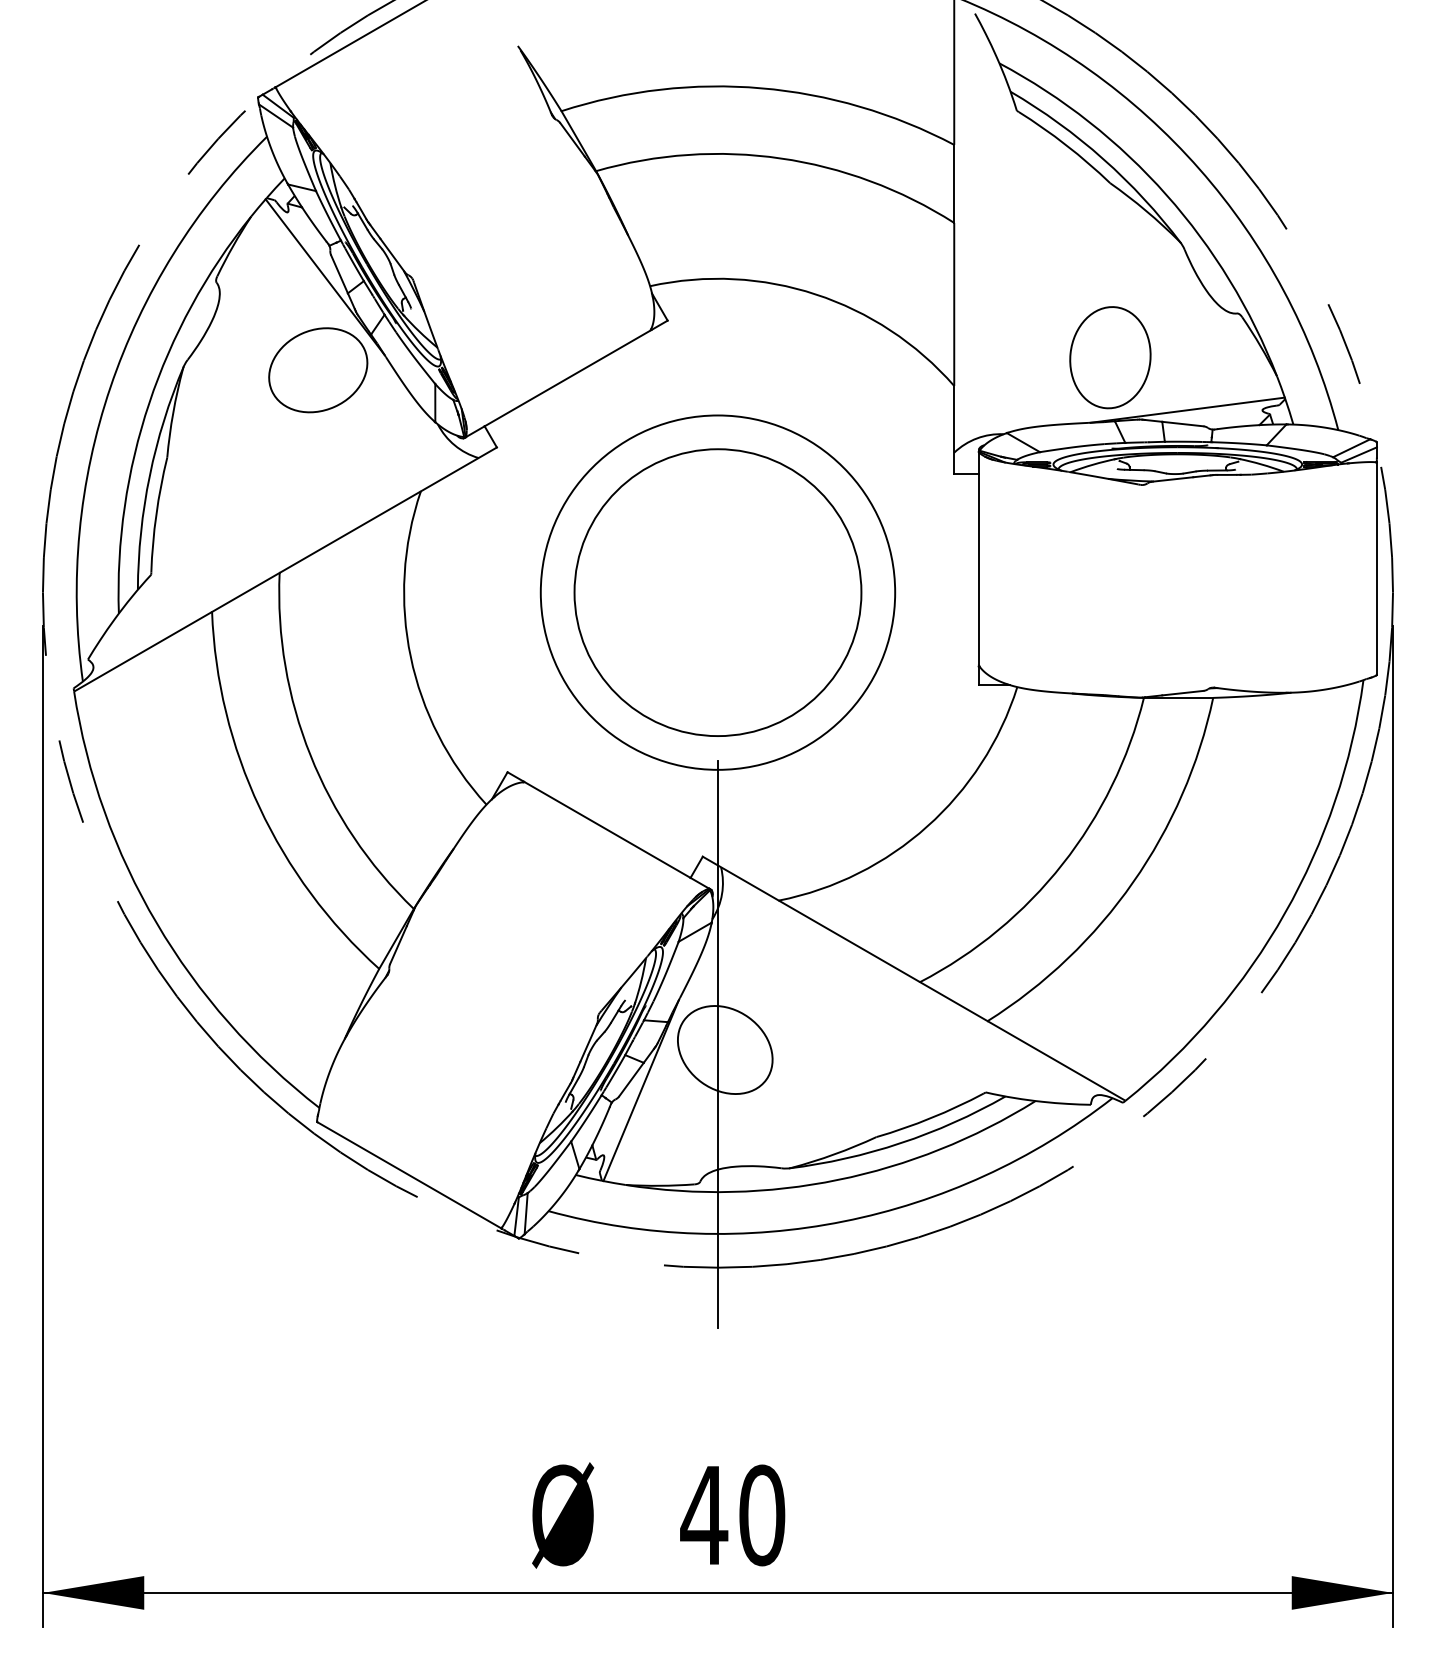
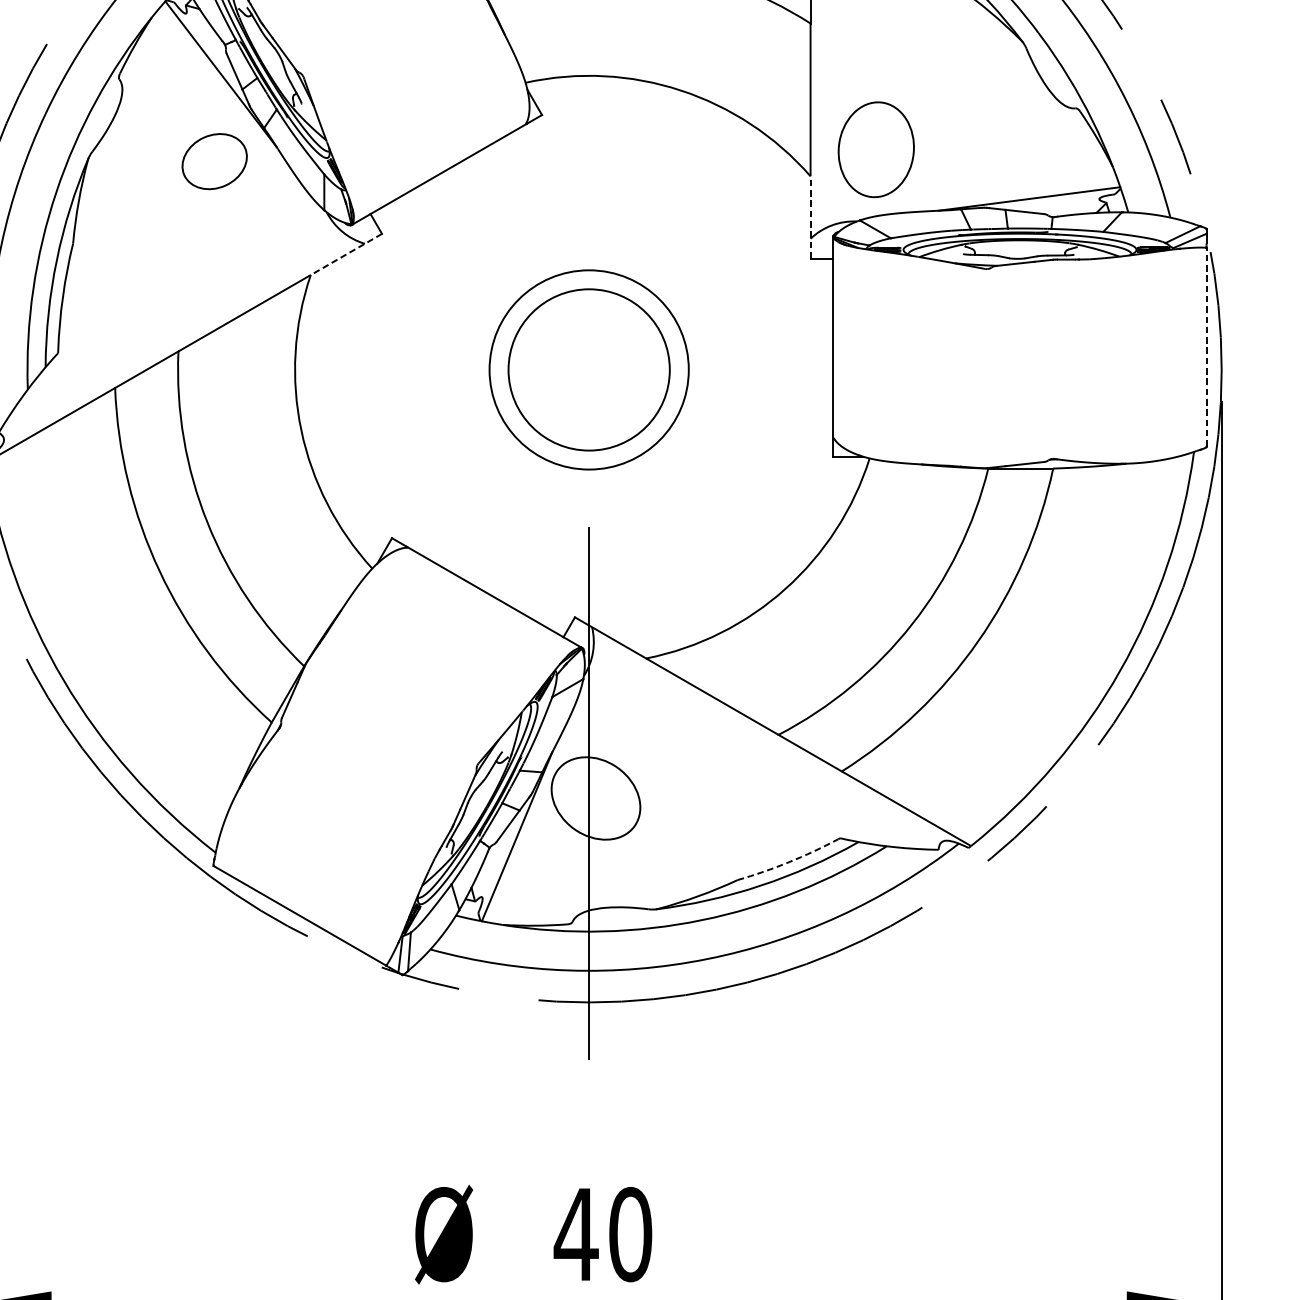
part: (1110, 357) -> (876, 149), moved
part: (318, 370) -> (214, 161), size x0.7
line: (954, 429) -> (810, 217), solid -> dashed
line: (458, 469) -> (346, 254), solid -> dashed
line: (1376, 567) -> (1206, 346), solid -> dashed
circle: (717, 592) -> (588, 369), size x0.6
circle: (717, 592) -> (588, 369), size x0.6
arc: (931, 1118) -> (789, 862), solid -> dashed

